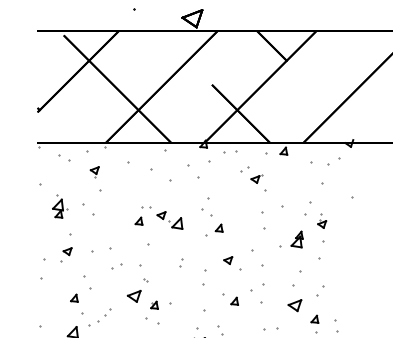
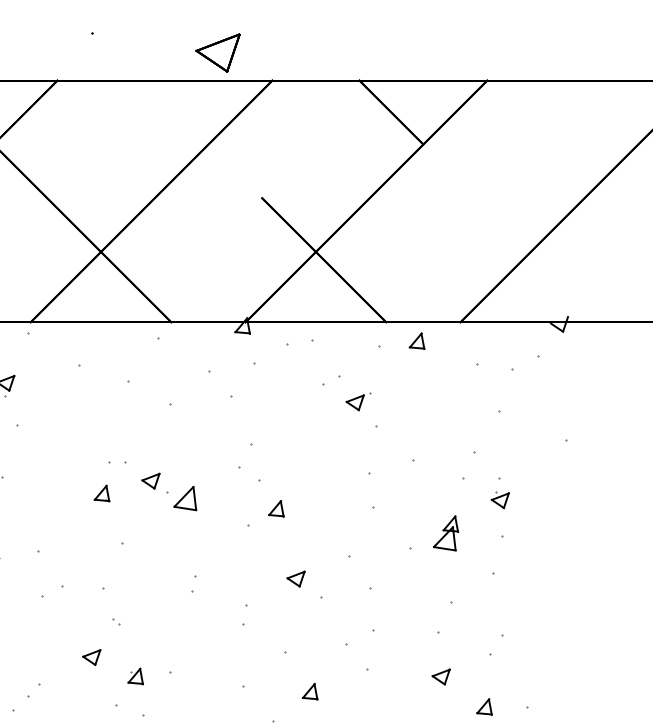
part: (204, 277) -> (244, 615), size x0.62
part: (134, 296) -> (92, 657), size x0.62
part: (234, 300) -> (309, 689), moved
part: (294, 305) -> (440, 676), size x0.62

